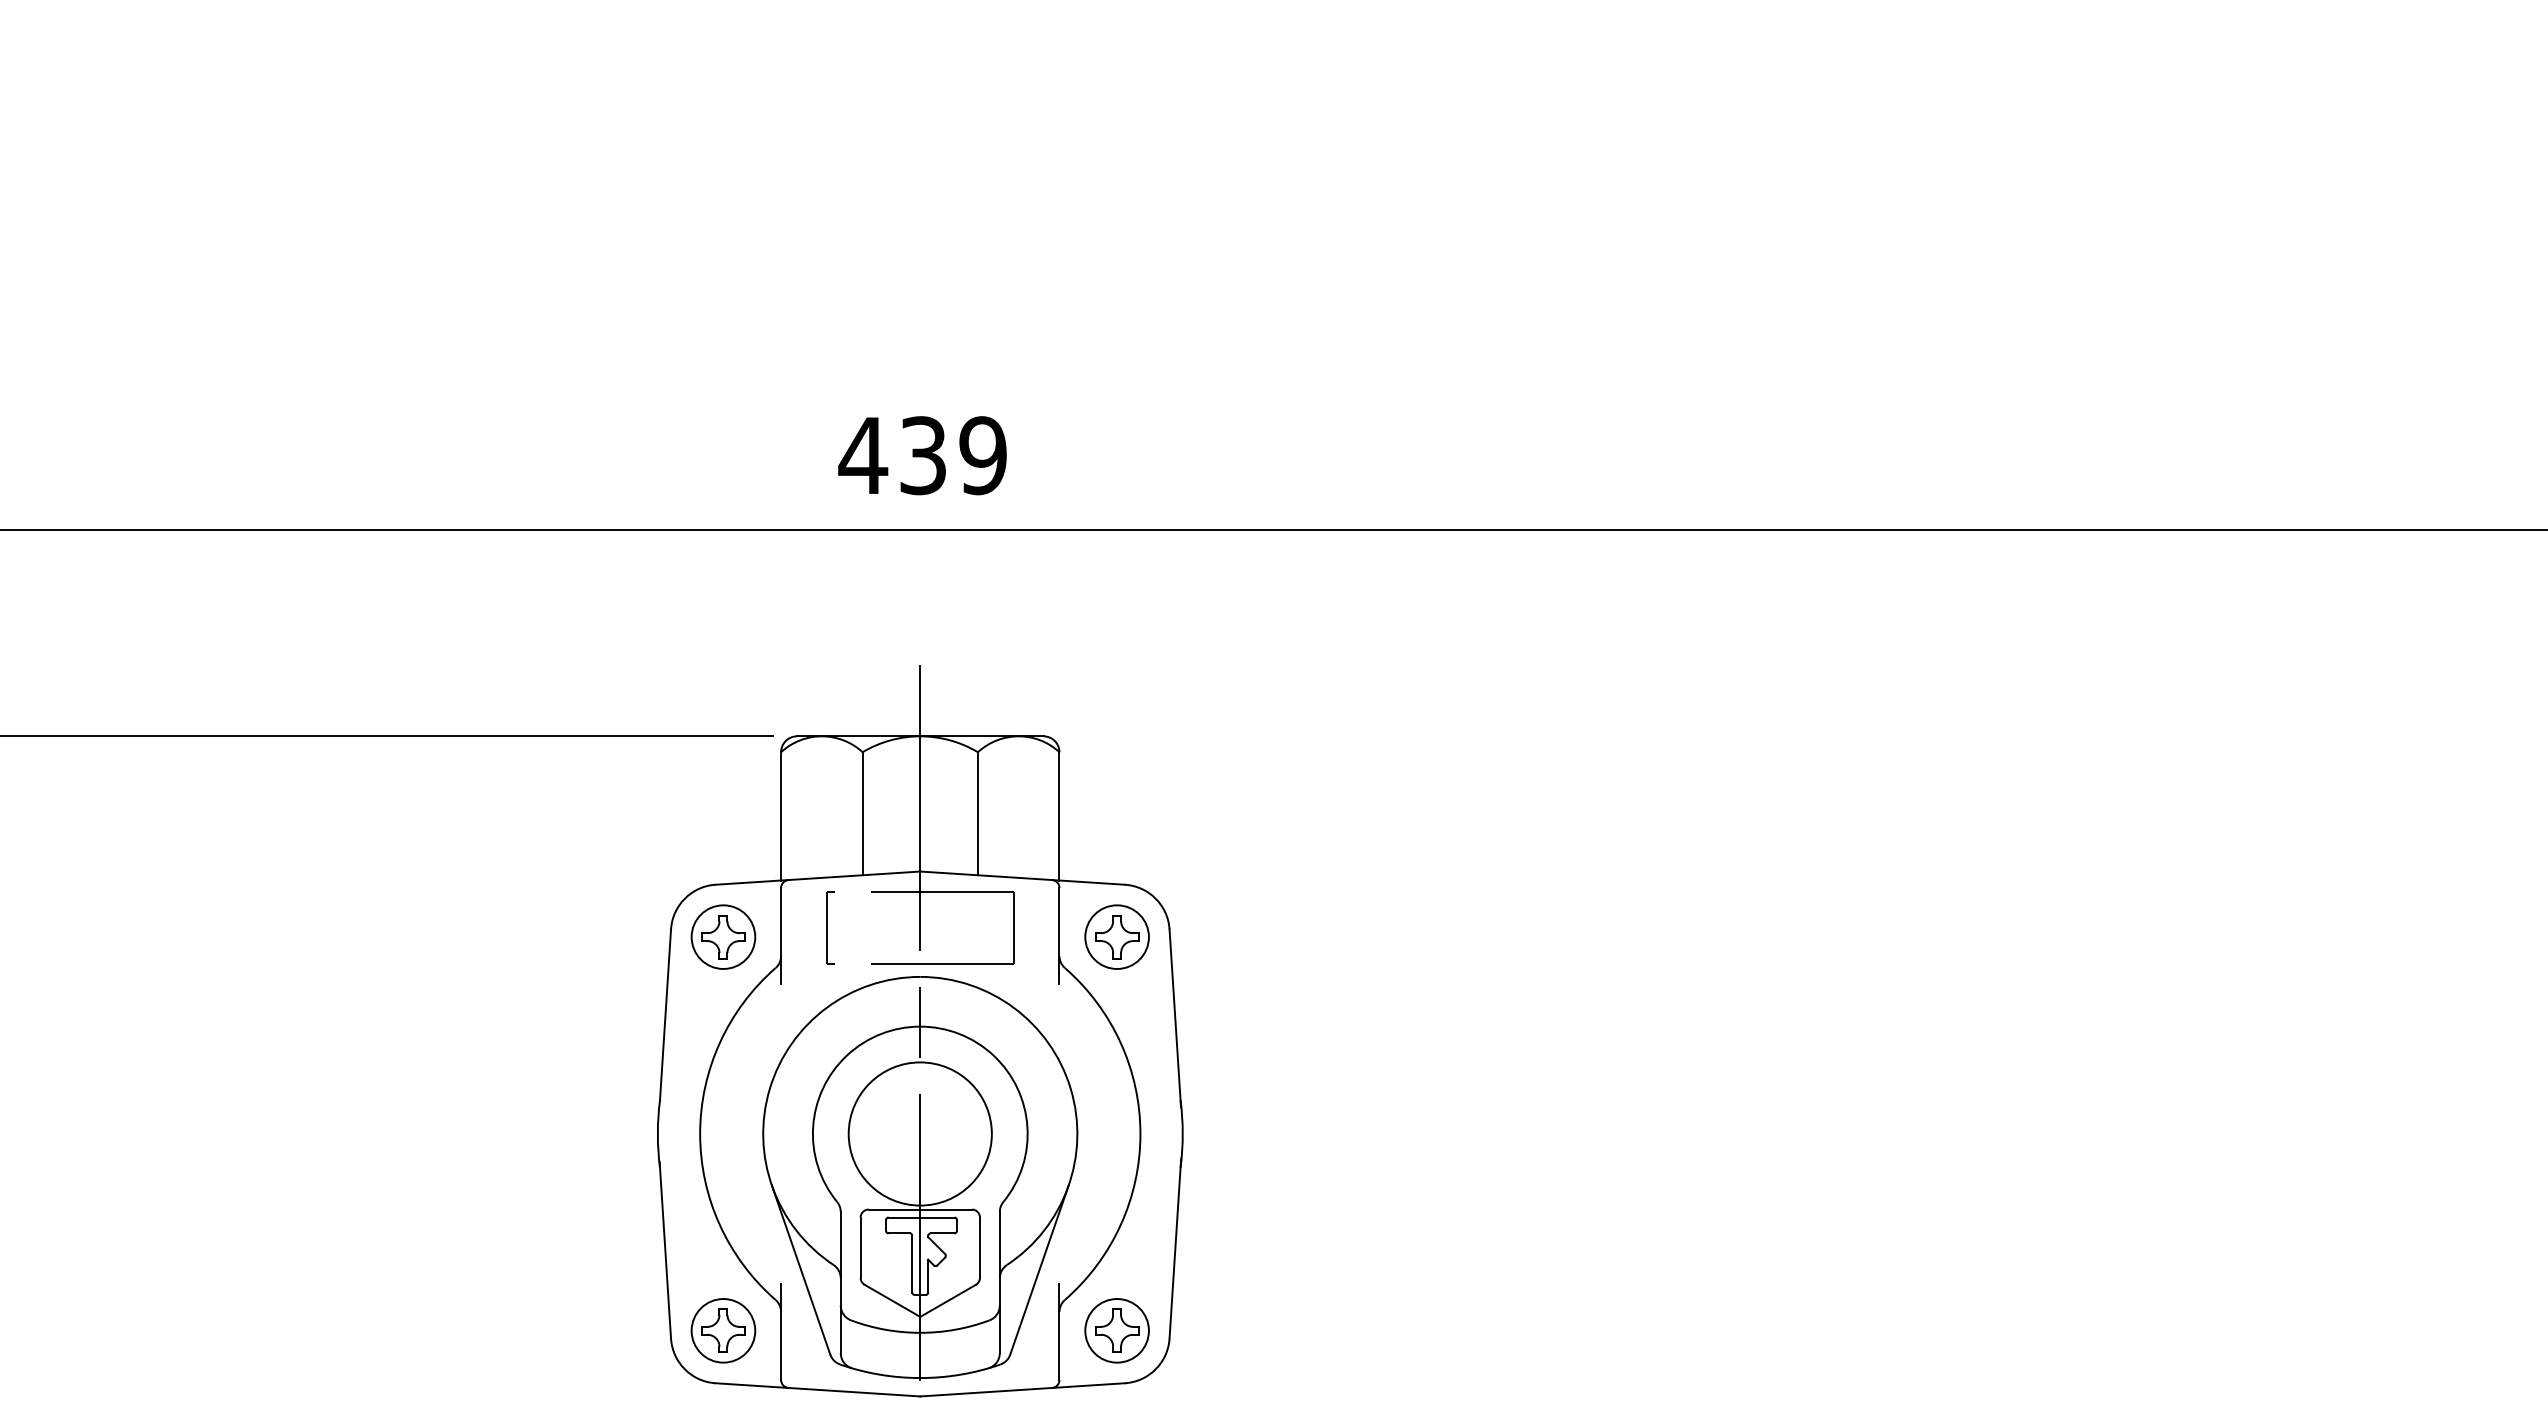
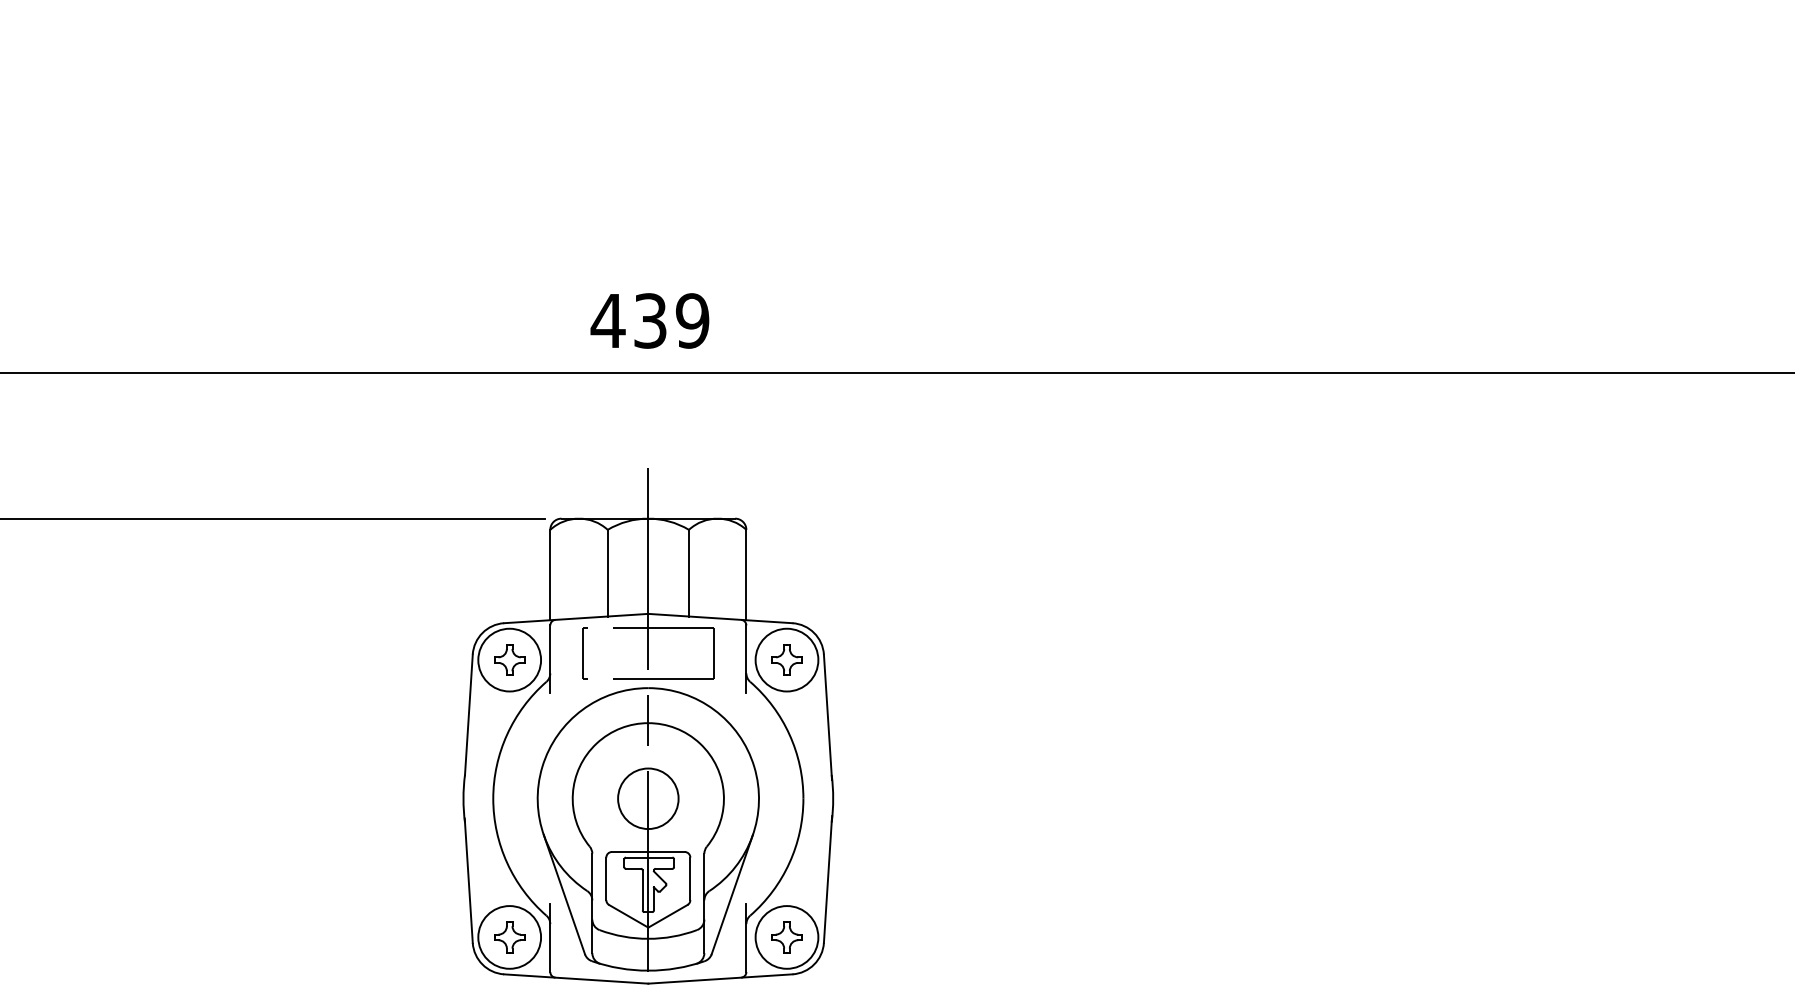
circle: (723, 936) -> (509, 659), size x1.4
circle: (1116, 936) -> (786, 659), size x1.4
circle: (919, 1133) -> (647, 798), size x0.6
circle: (723, 1330) -> (509, 937), size x1.4
circle: (1116, 1330) -> (786, 937), size x1.4

